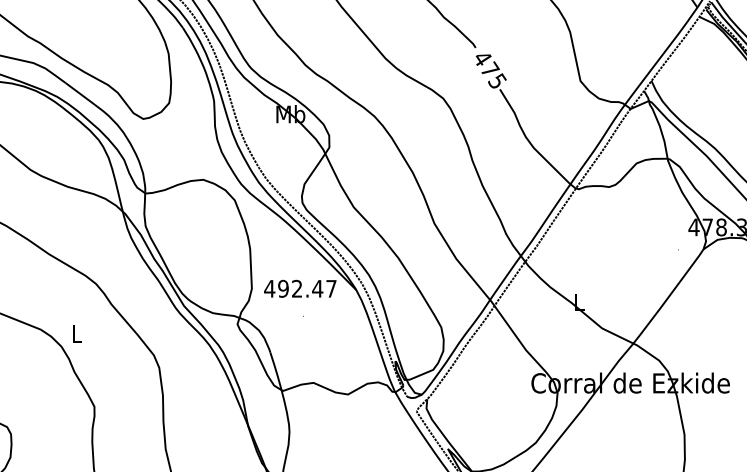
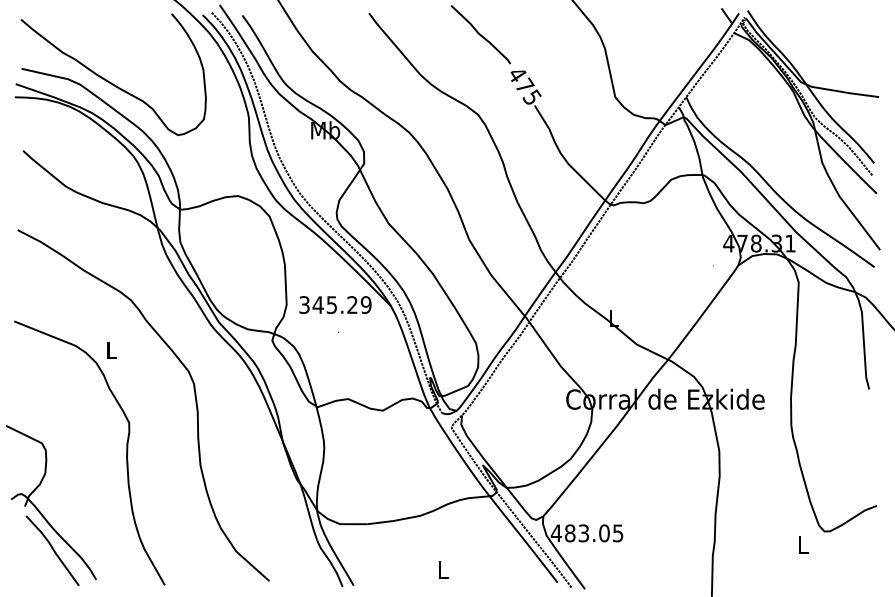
text: (299, 289) -> (334, 305), 492.47 -> 345.29

